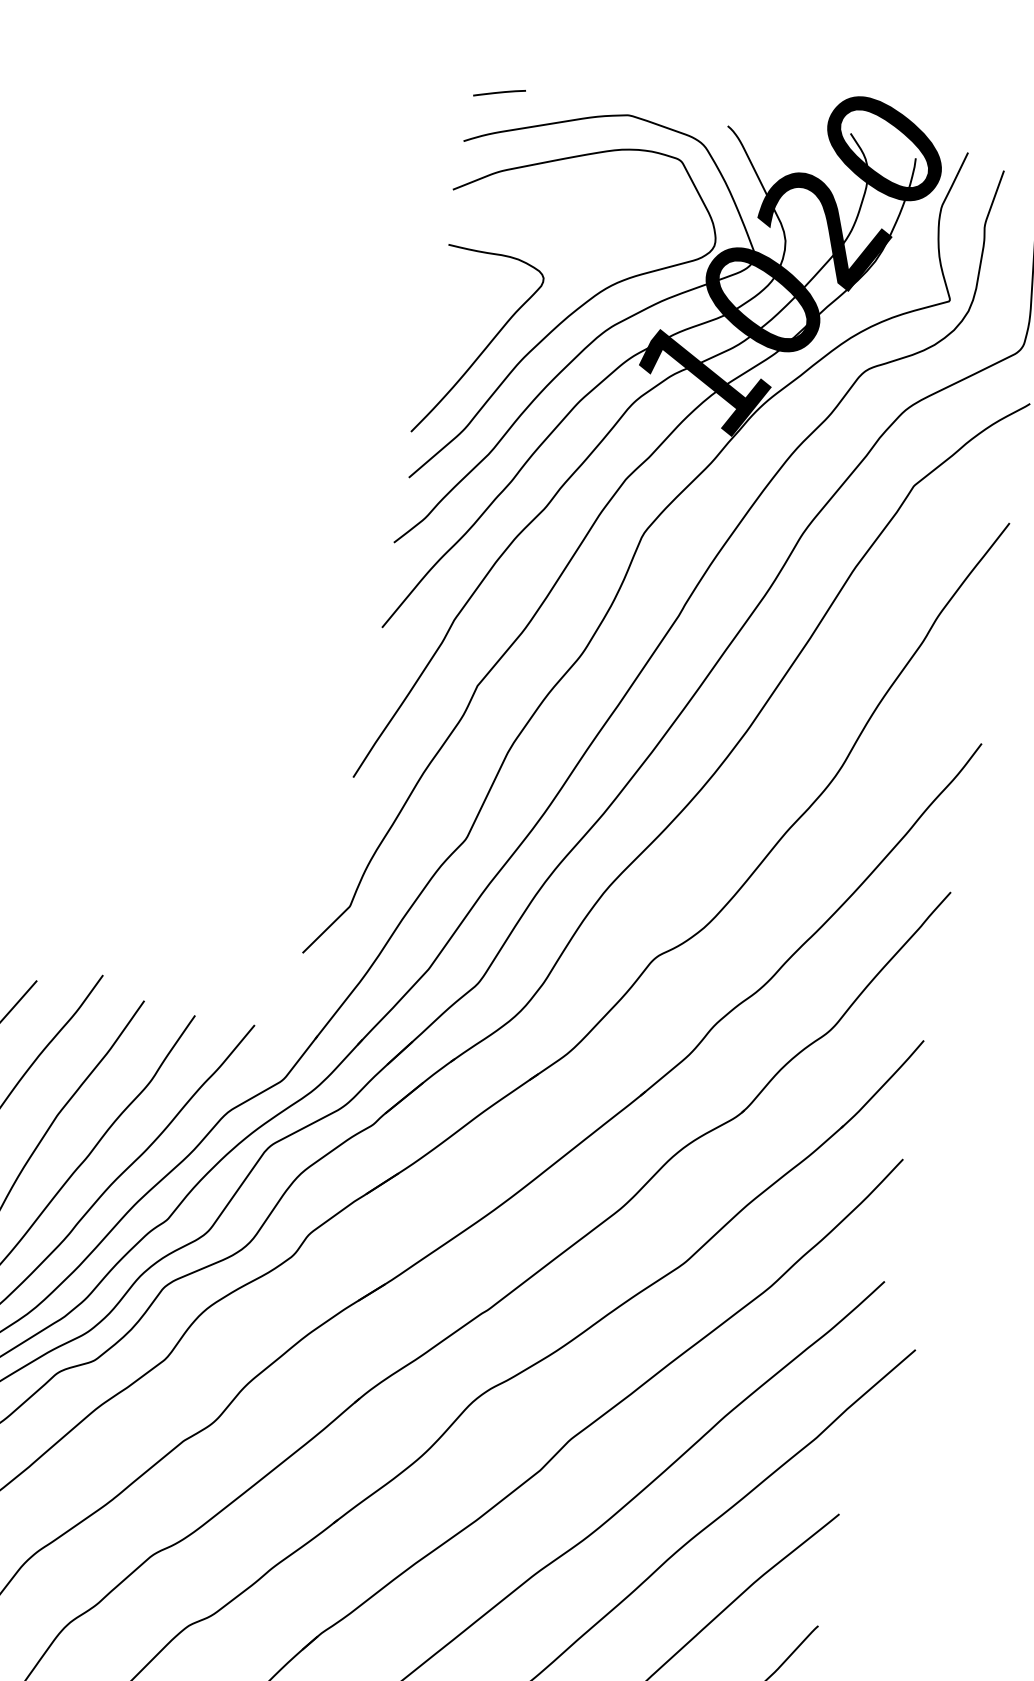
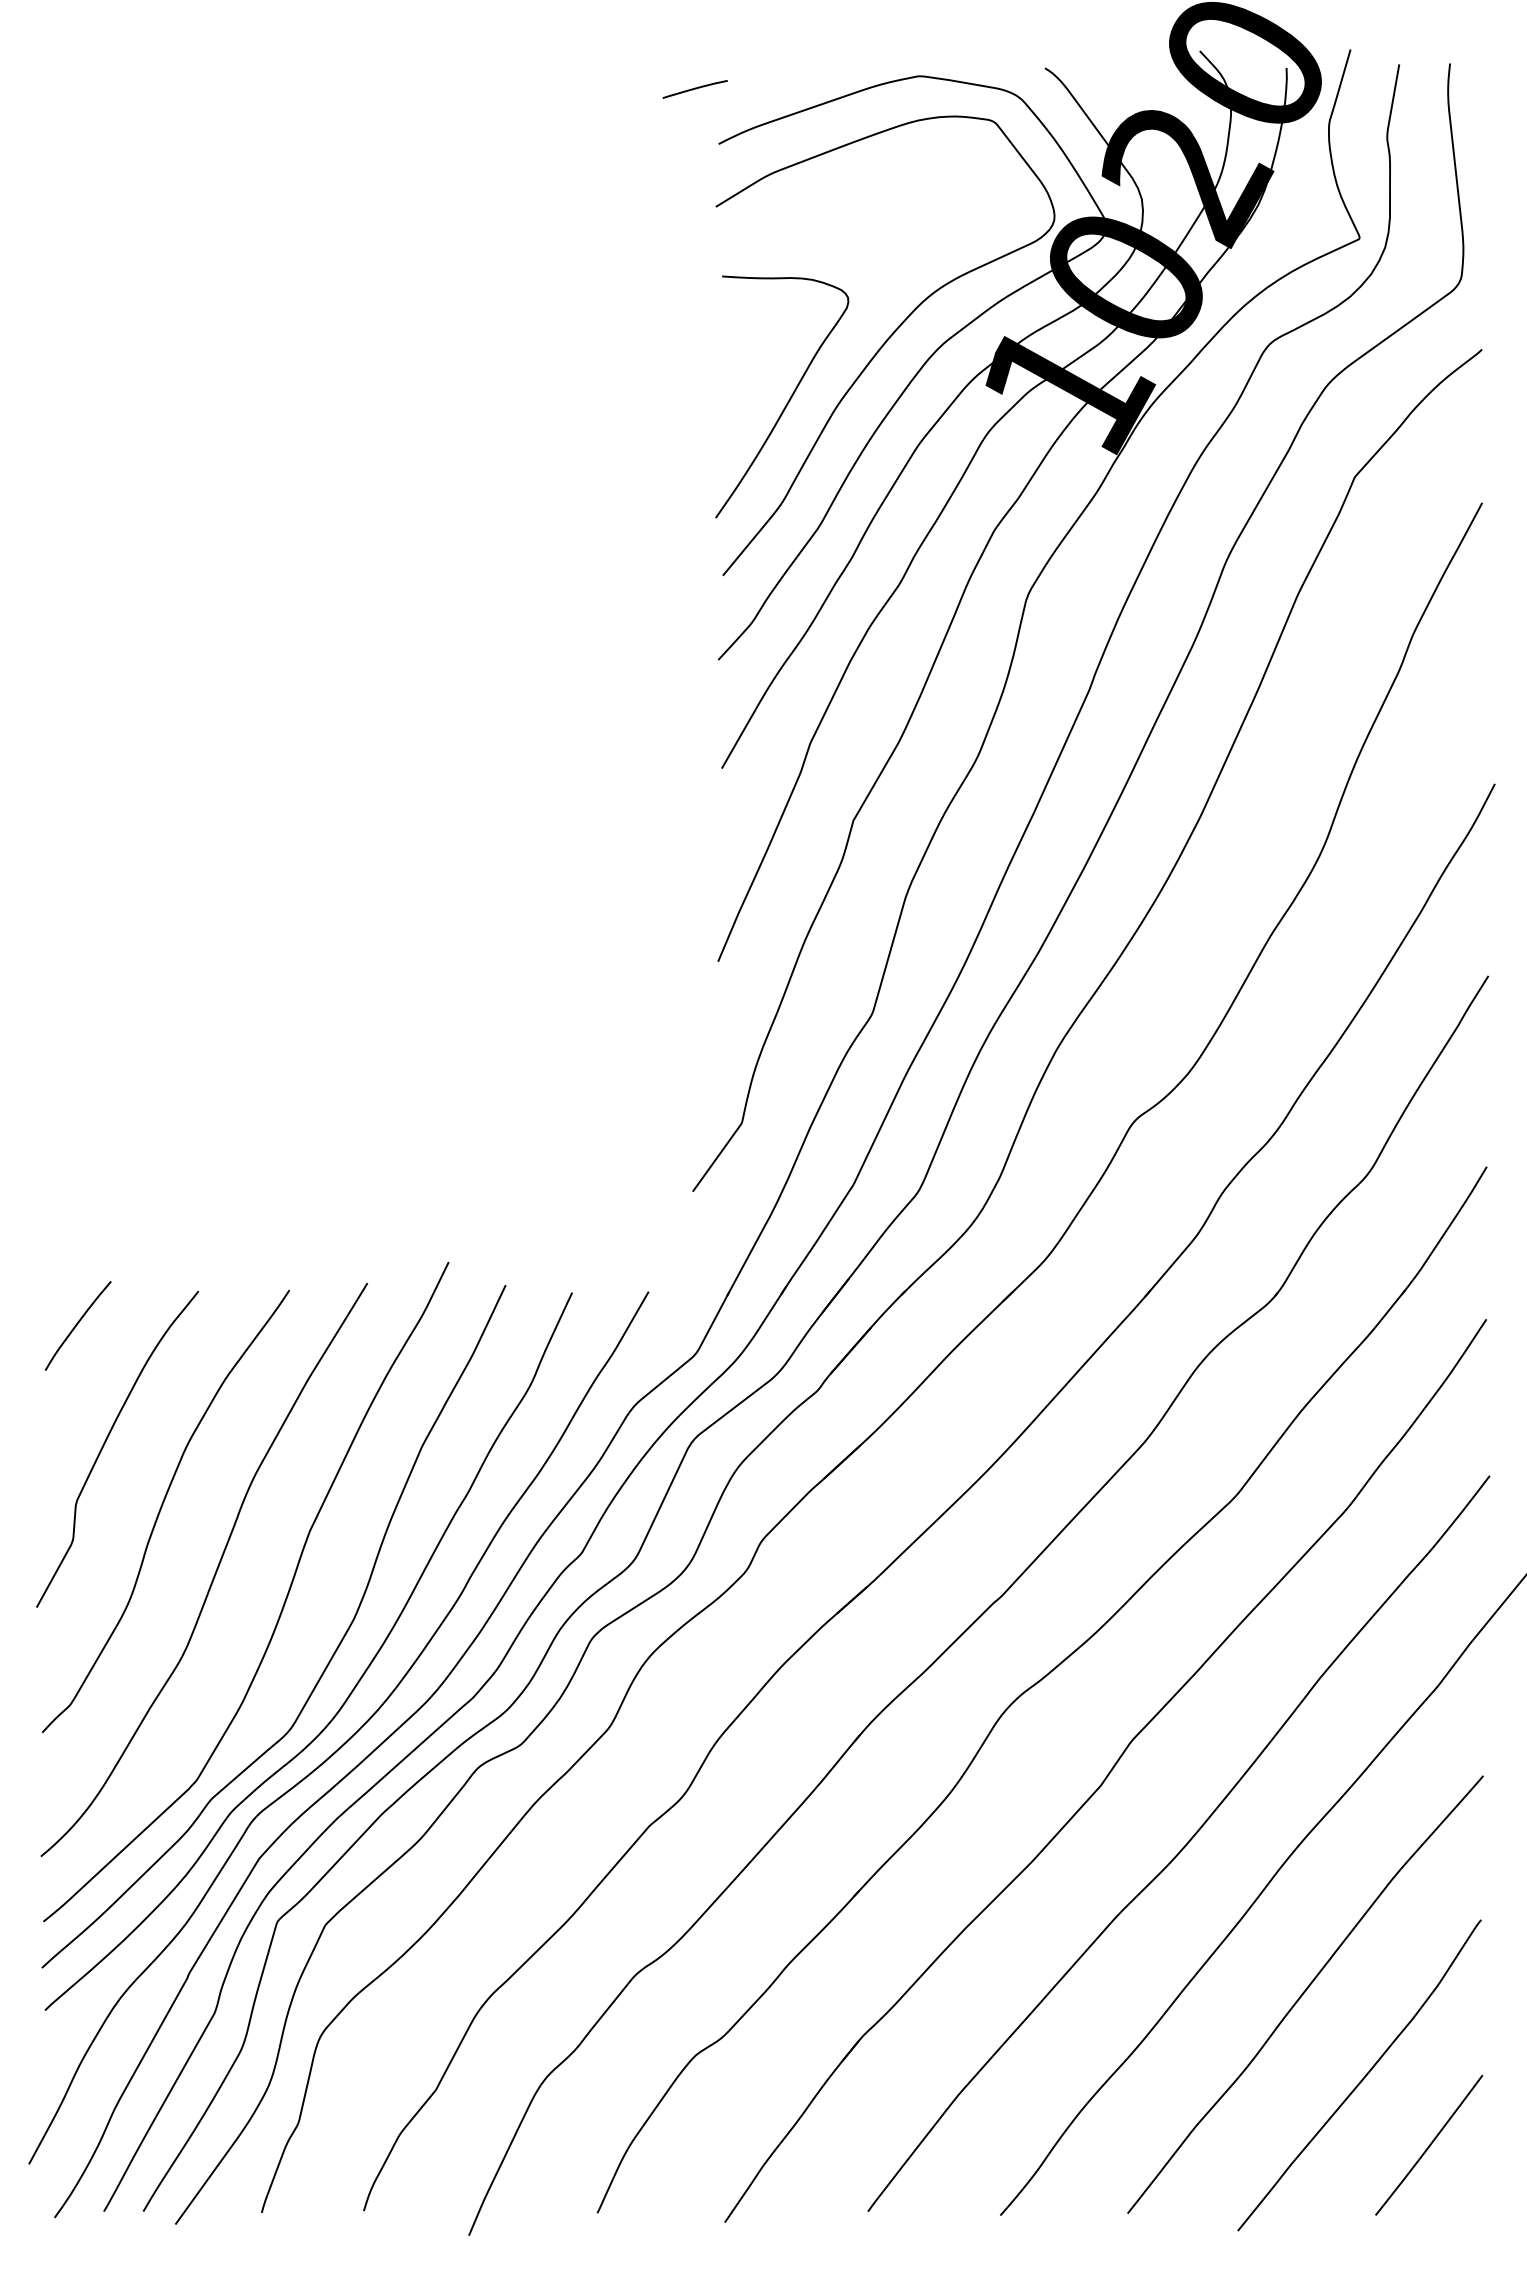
line: (498, 93) -> (694, 89), moved

